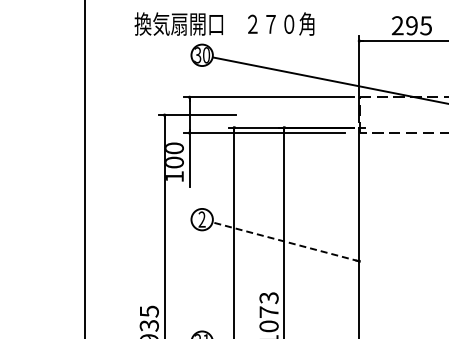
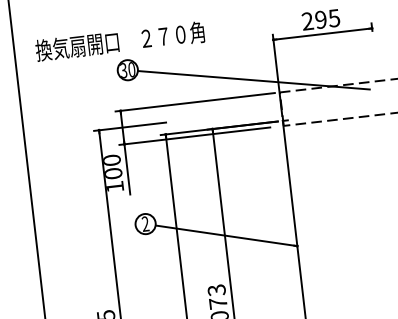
text: (224, 23) -> (119, 40), moved
line: (285, 241) -> (226, 235), dashed -> solid

